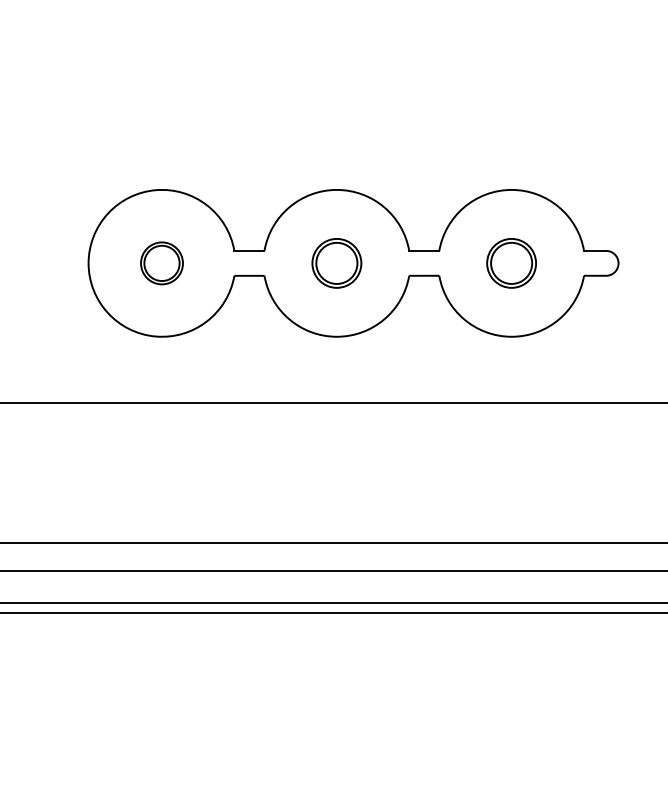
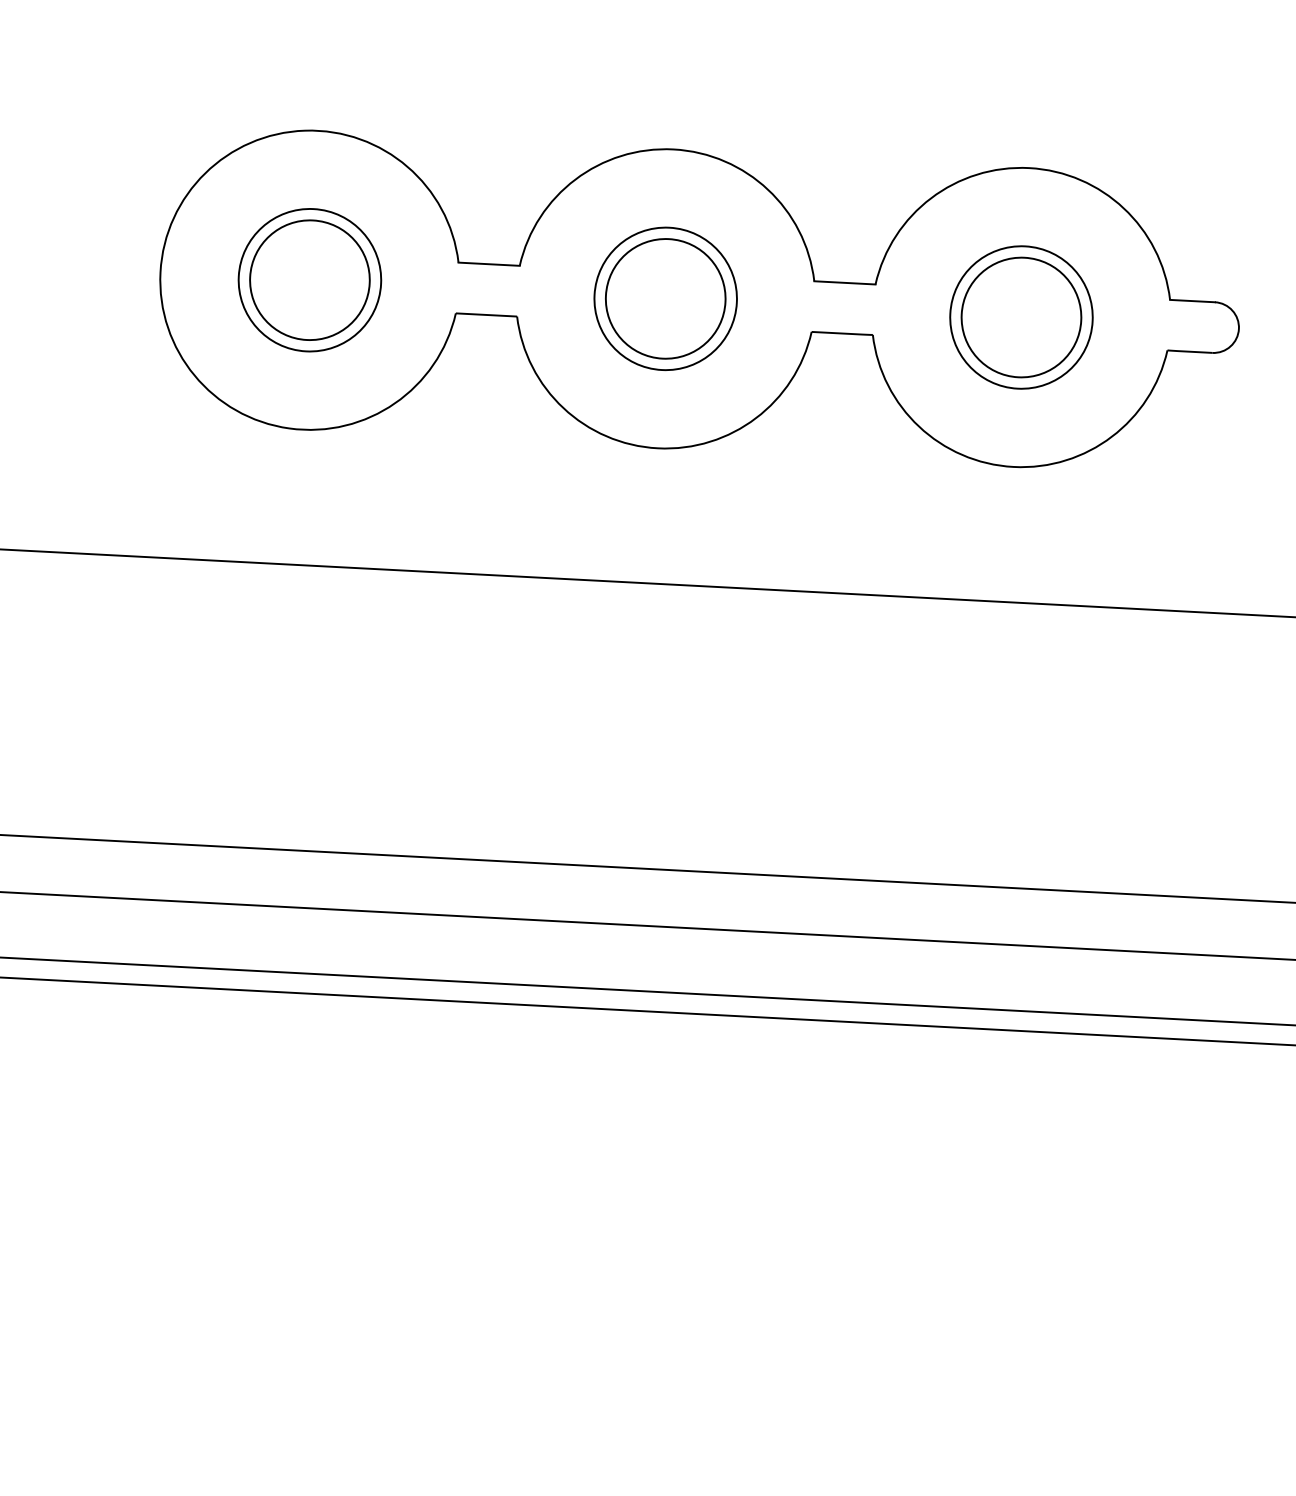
part: (161, 263) -> (308, 280), size x1.67
part: (336, 263) -> (664, 299), size x1.43
part: (511, 263) -> (1021, 317), size x1.43

